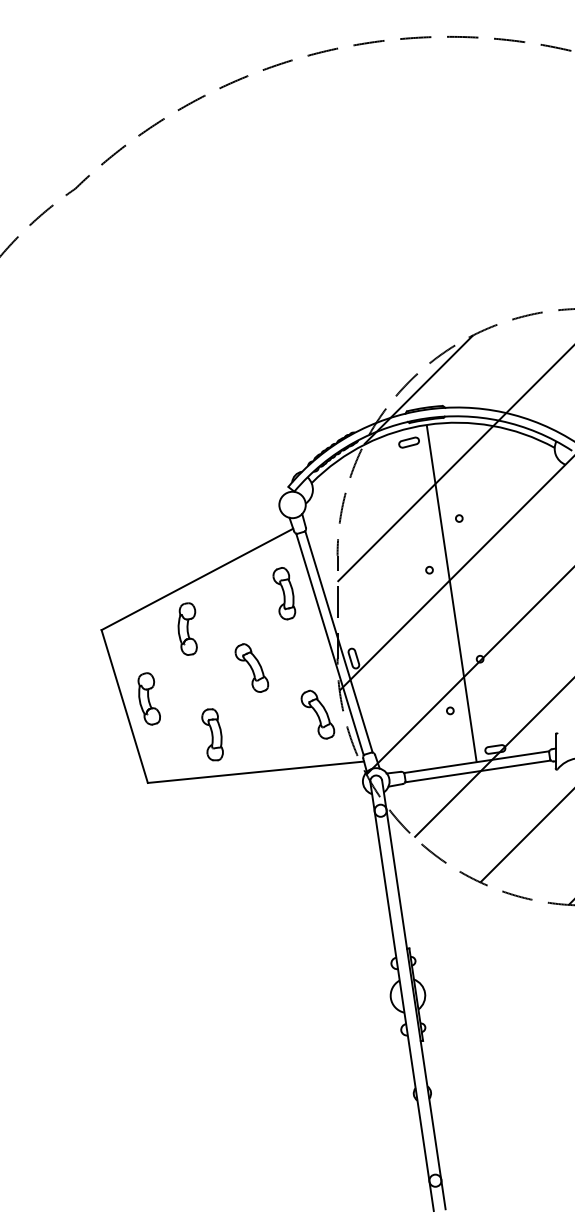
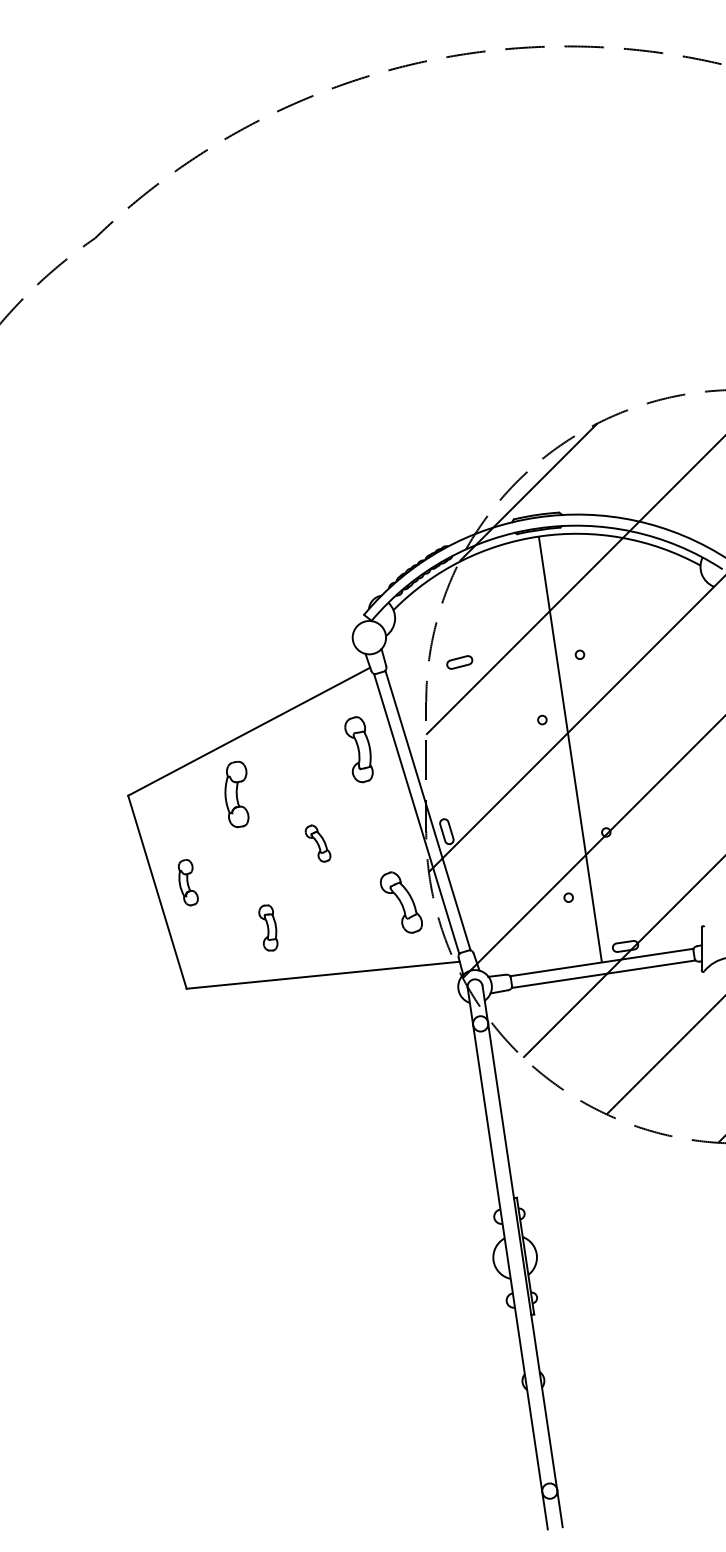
part: (408, 442) -> (458, 662), moved
part: (251, 667) -> (317, 842), size x0.6
part: (148, 698) -> (187, 882), size x0.7
part: (212, 734) -> (268, 927), size x0.7

